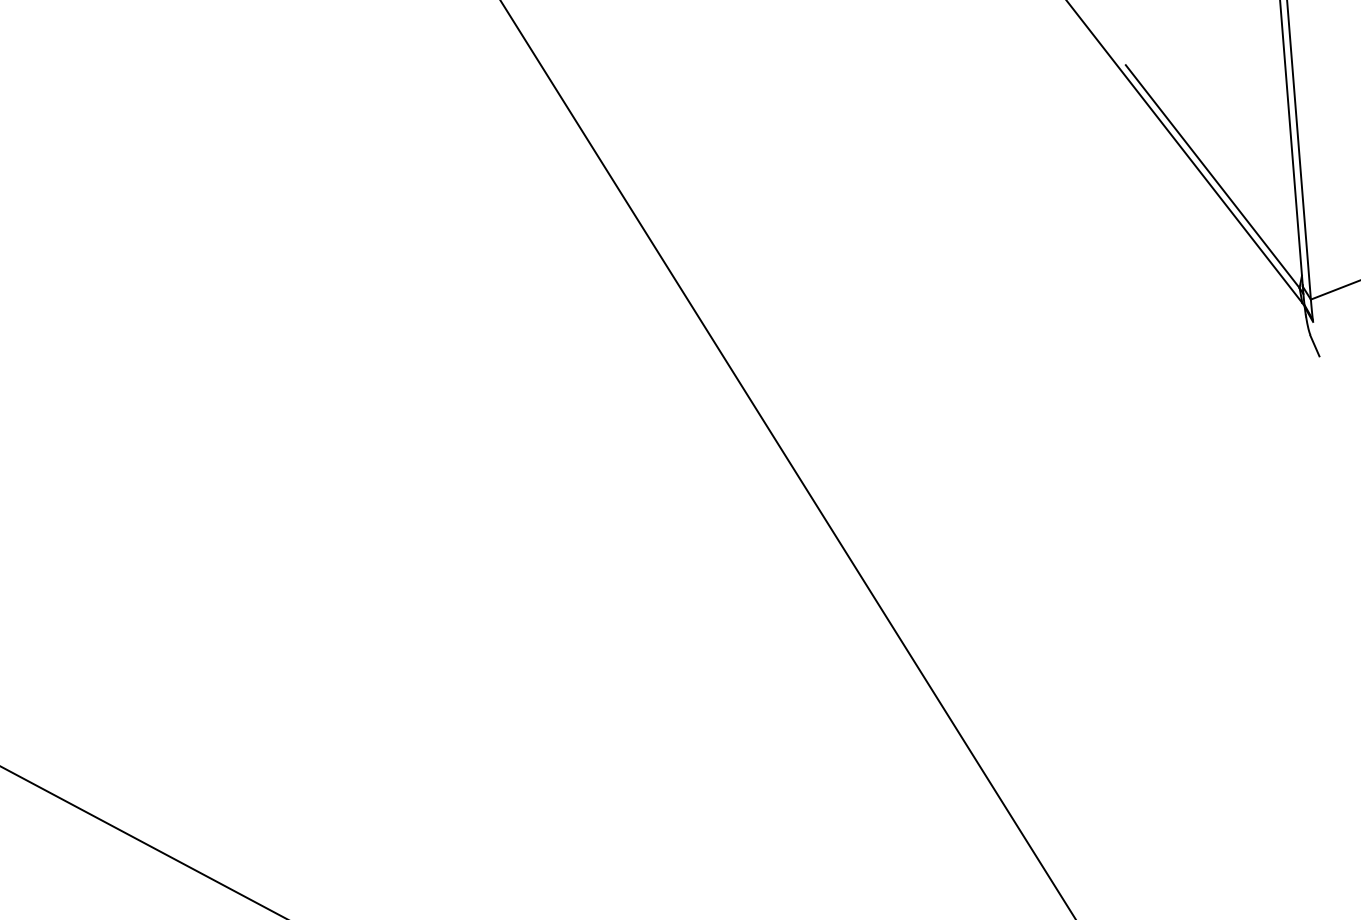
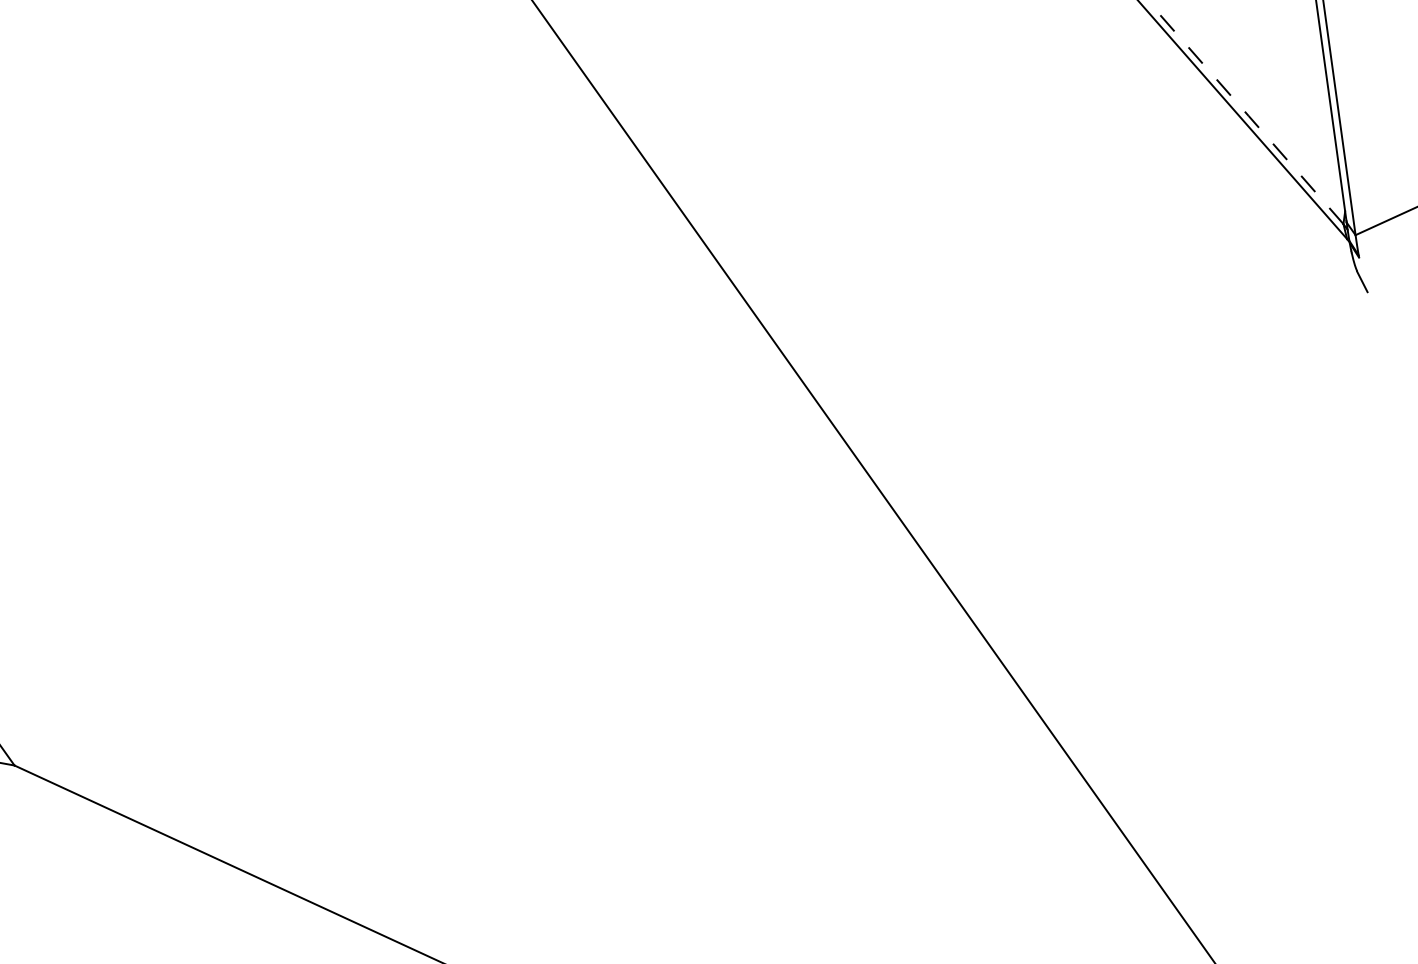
line: (1212, 175) -> (1248, 115), solid -> dashed

